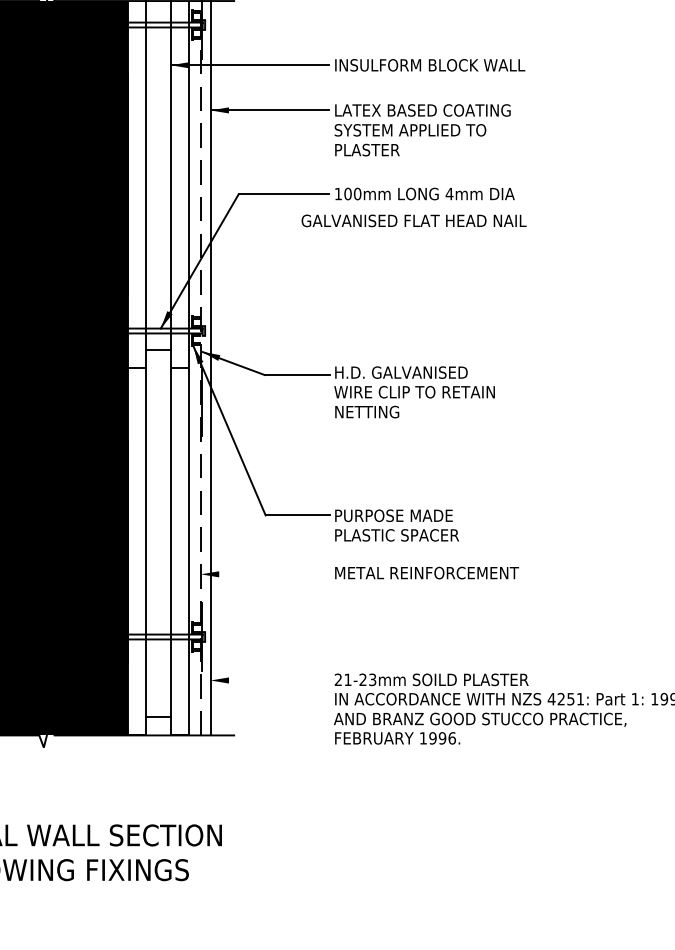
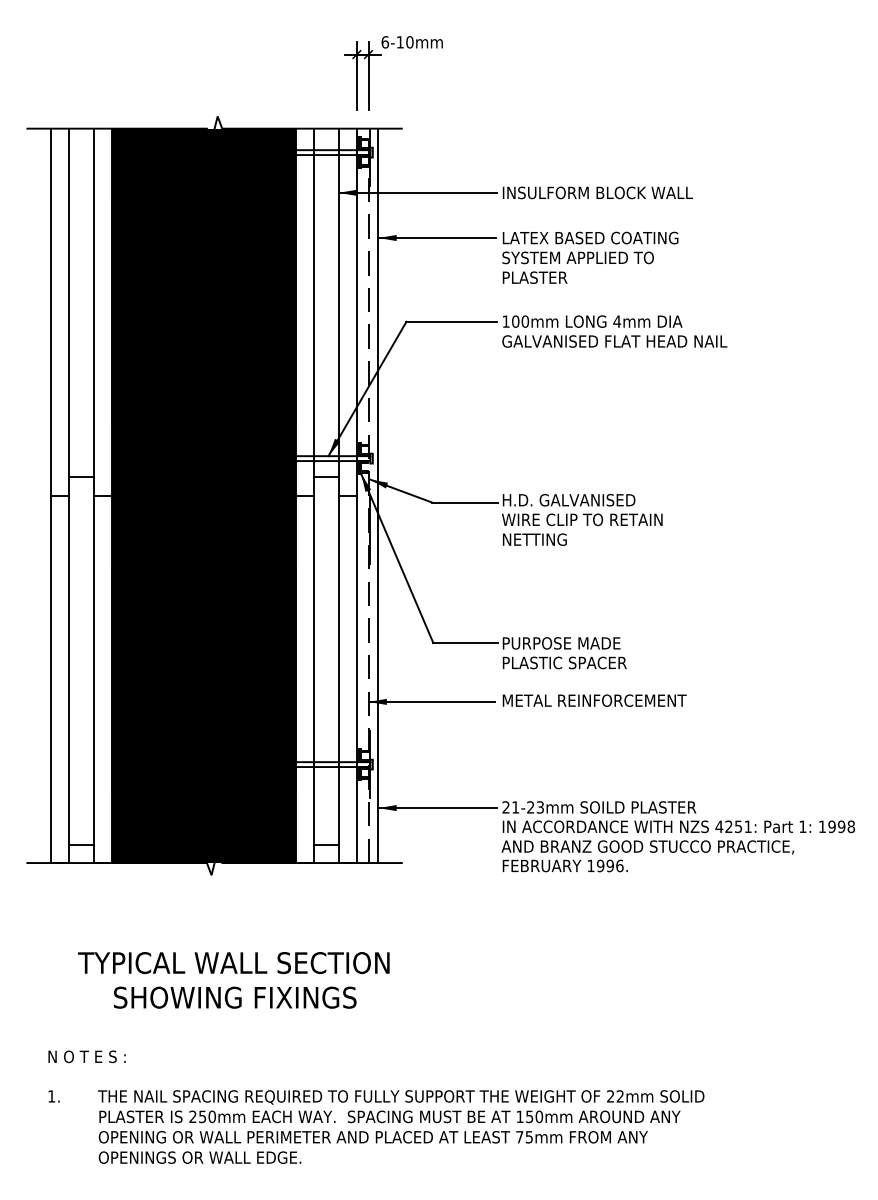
text: (413, 220) -> (614, 341), moved
line: (263, 573) -> (431, 701), added
line: (269, 680) -> (437, 808), added

